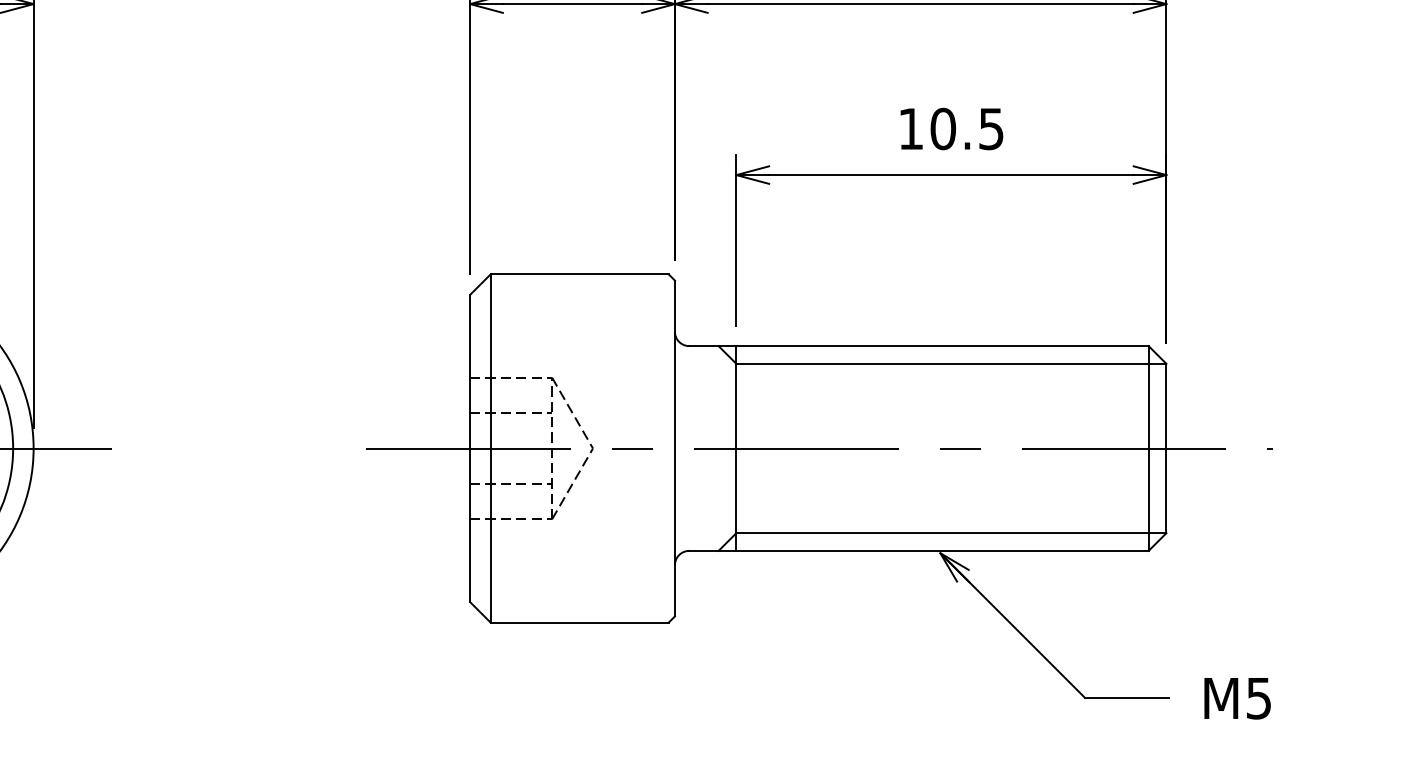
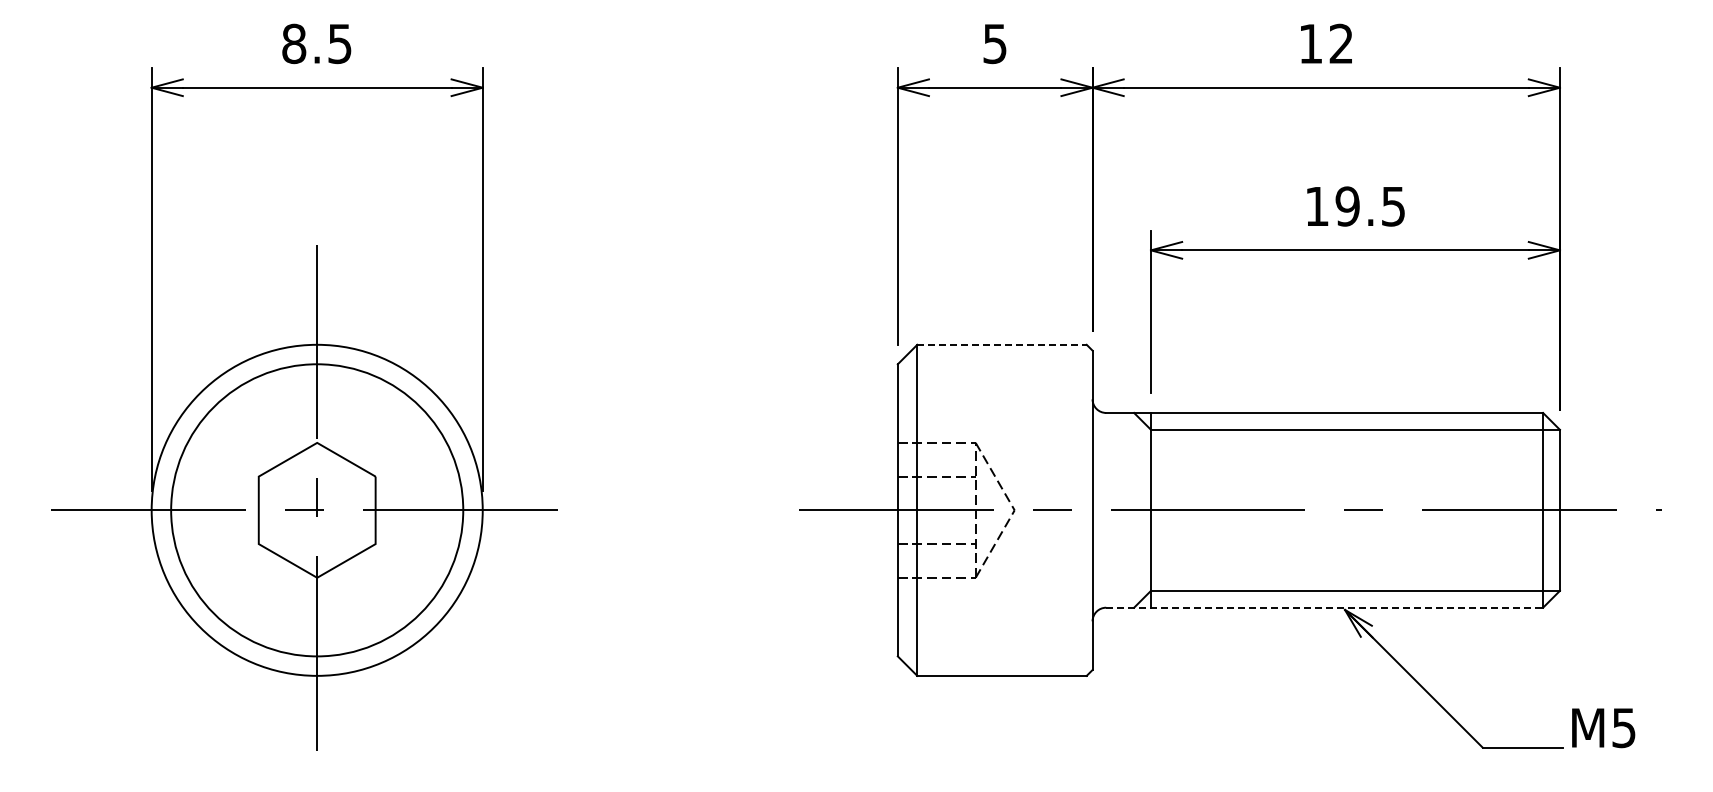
text: (943, 128) -> (1347, 206), 10.5 -> 19.5
line: (580, 274) -> (1002, 344), solid -> dashed
line: (919, 550) -> (1325, 607), solid -> dashed
text: (1237, 698) -> (1603, 728), moved

